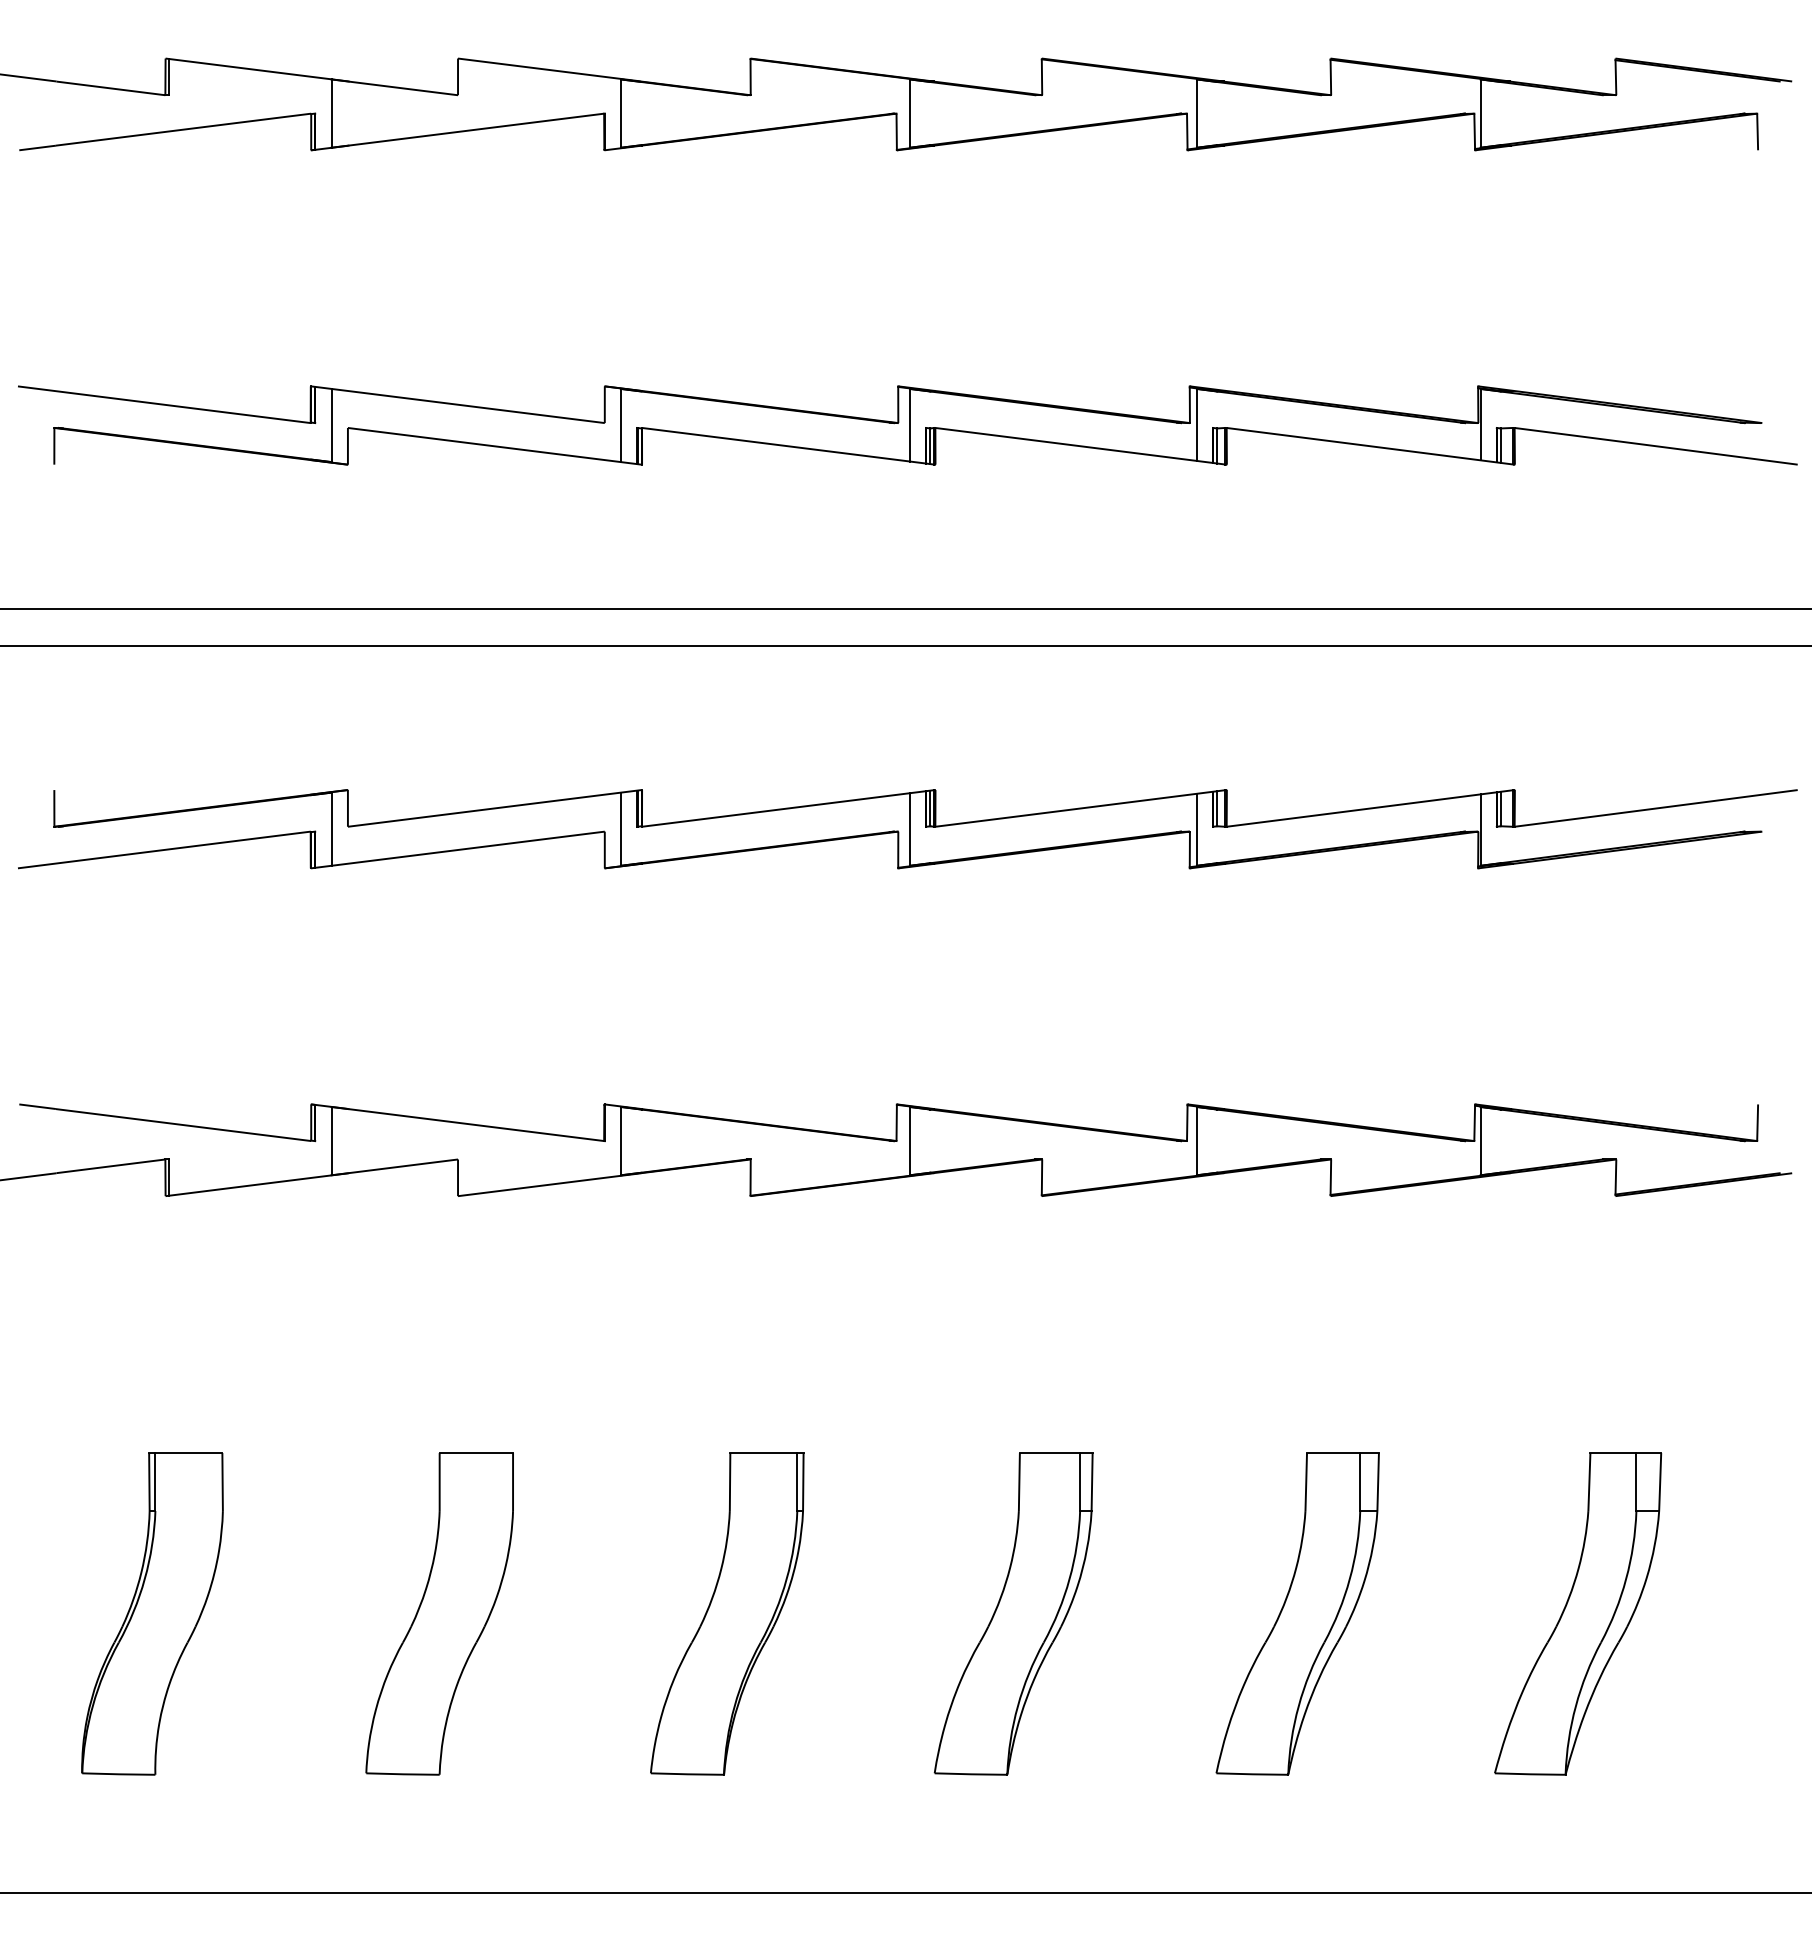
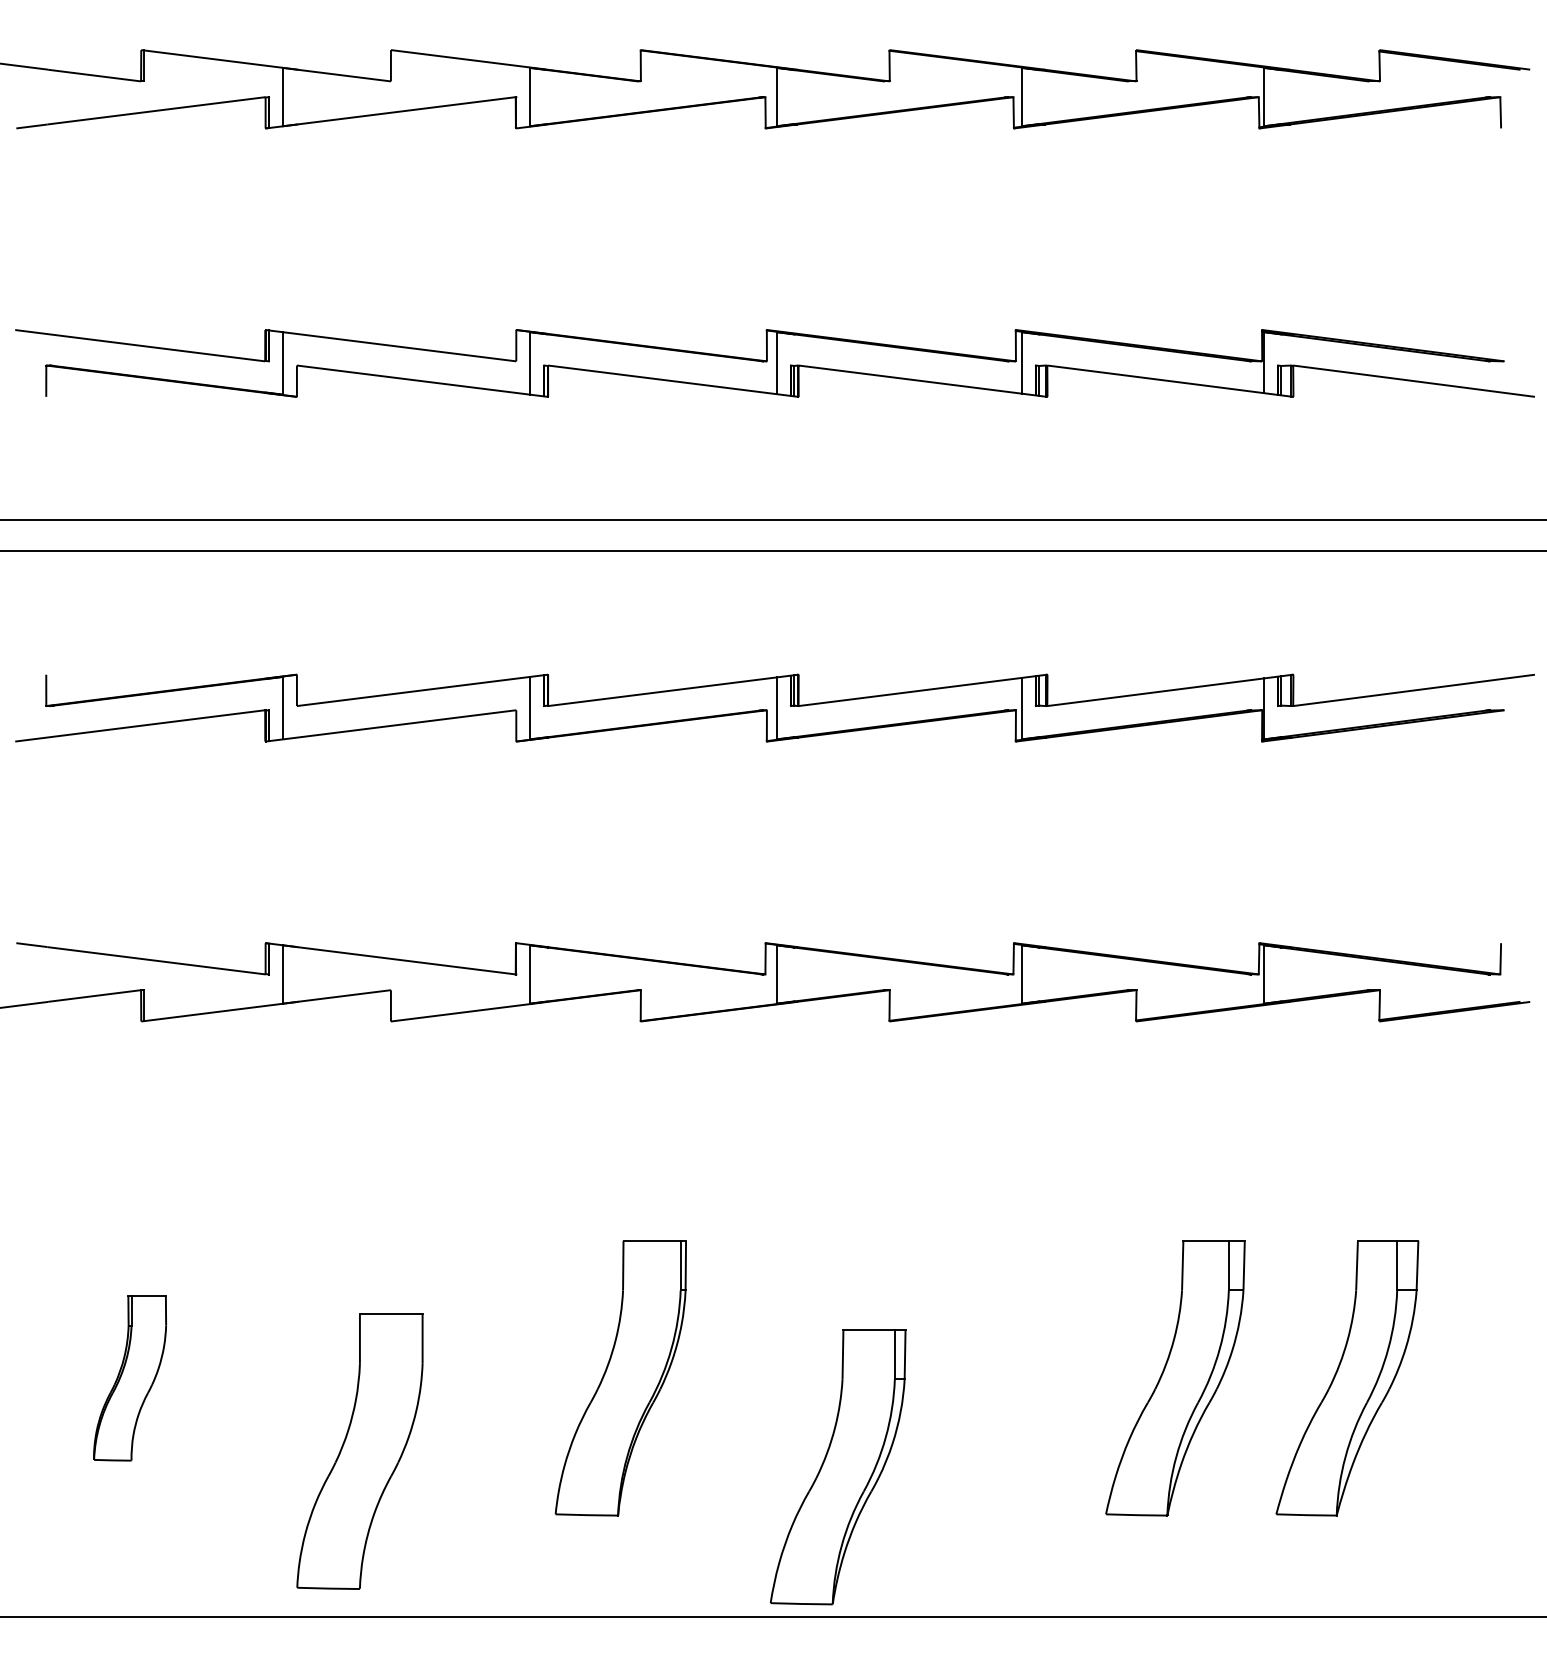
part: (152, 1613) -> (130, 1377), size x0.6
part: (439, 1613) -> (359, 1451), moved
part: (1013, 1613) -> (837, 1466), moved
part: (1297, 1613) -> (1175, 1377), moved

